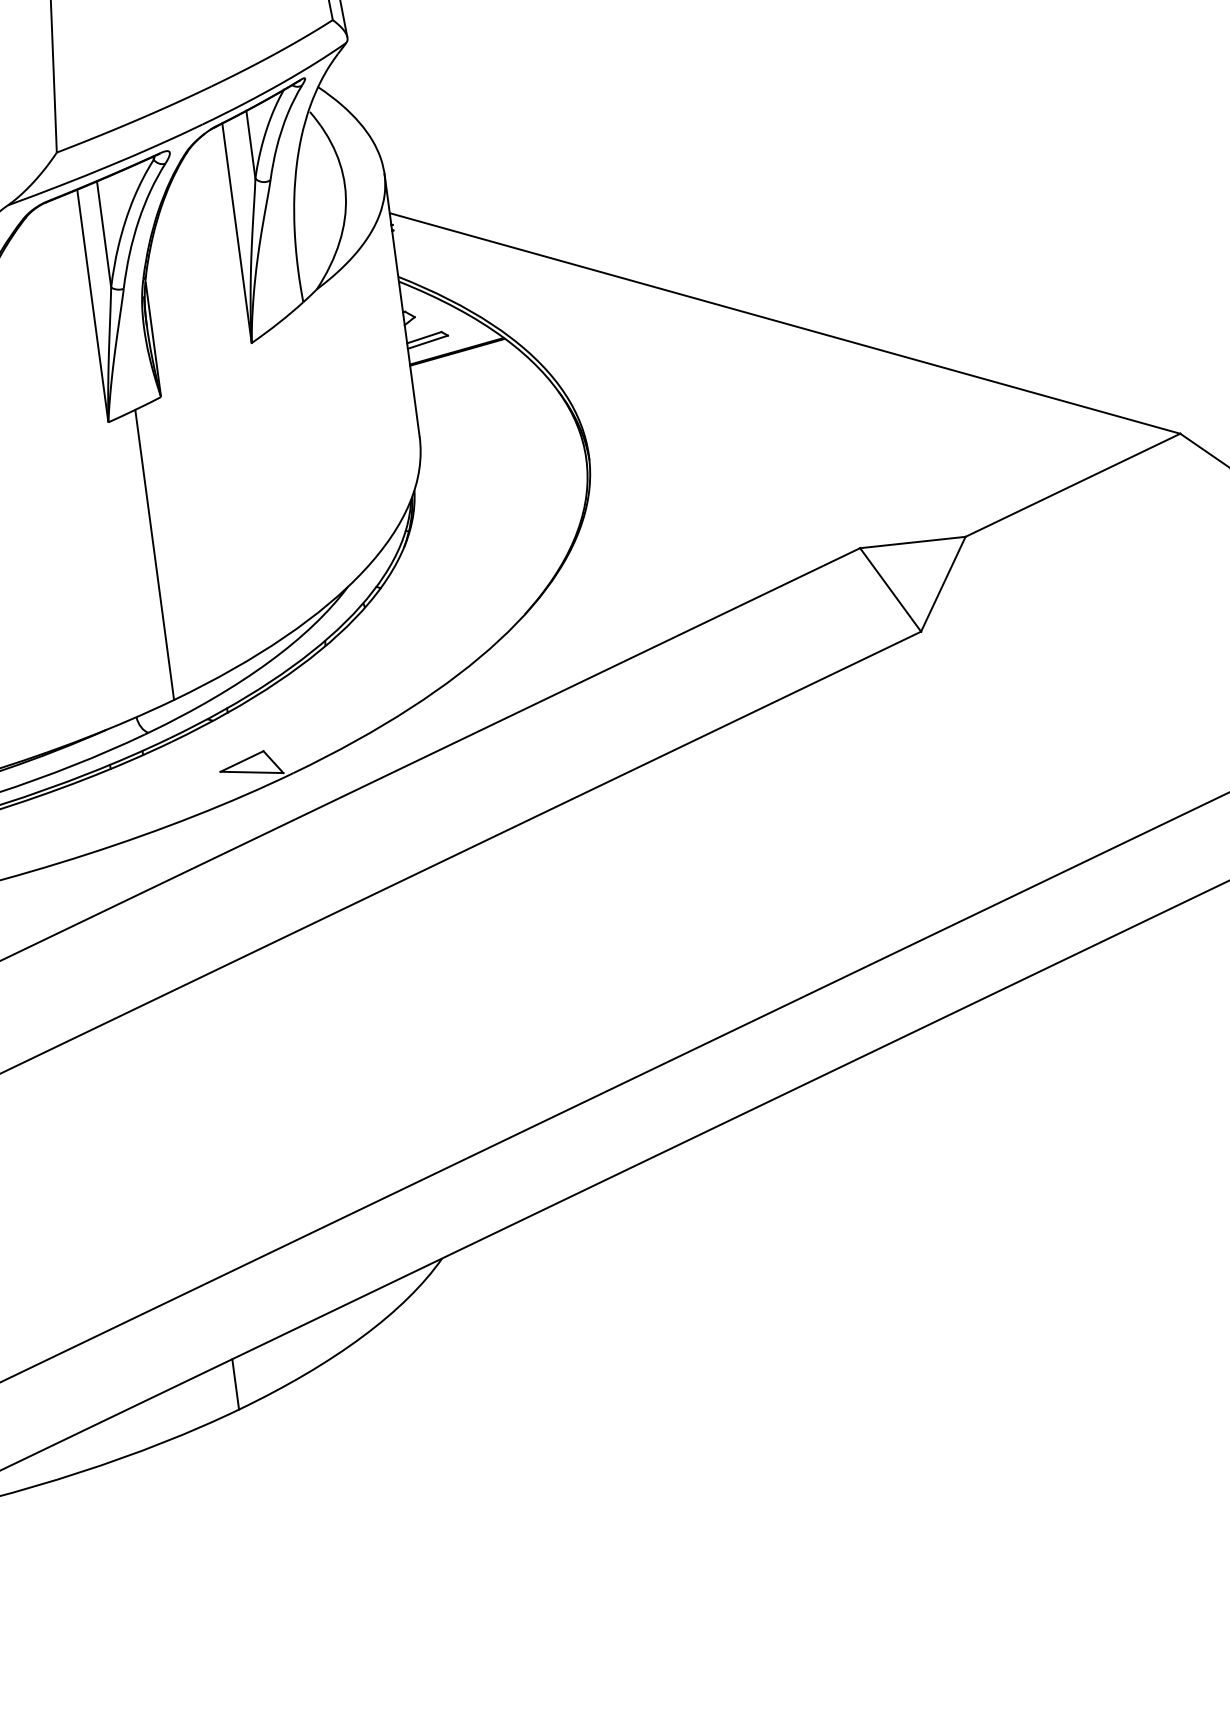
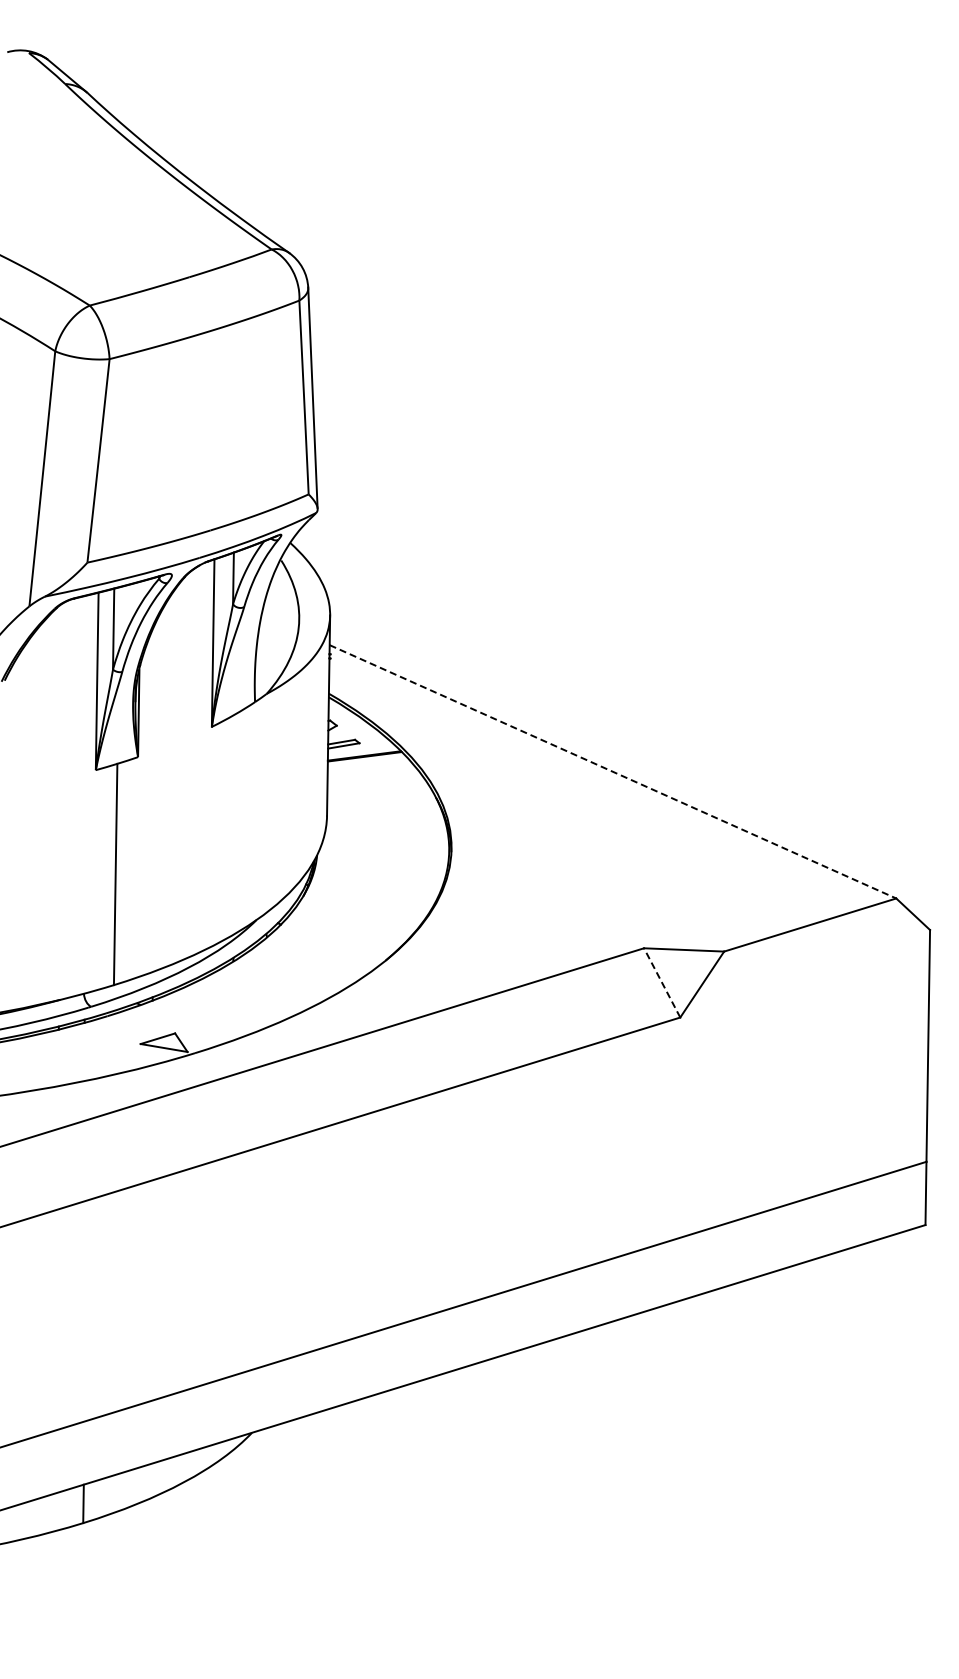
line: (785, 324) -> (613, 772), solid -> dashed
line: (889, 589) -> (661, 982), solid -> dashed

